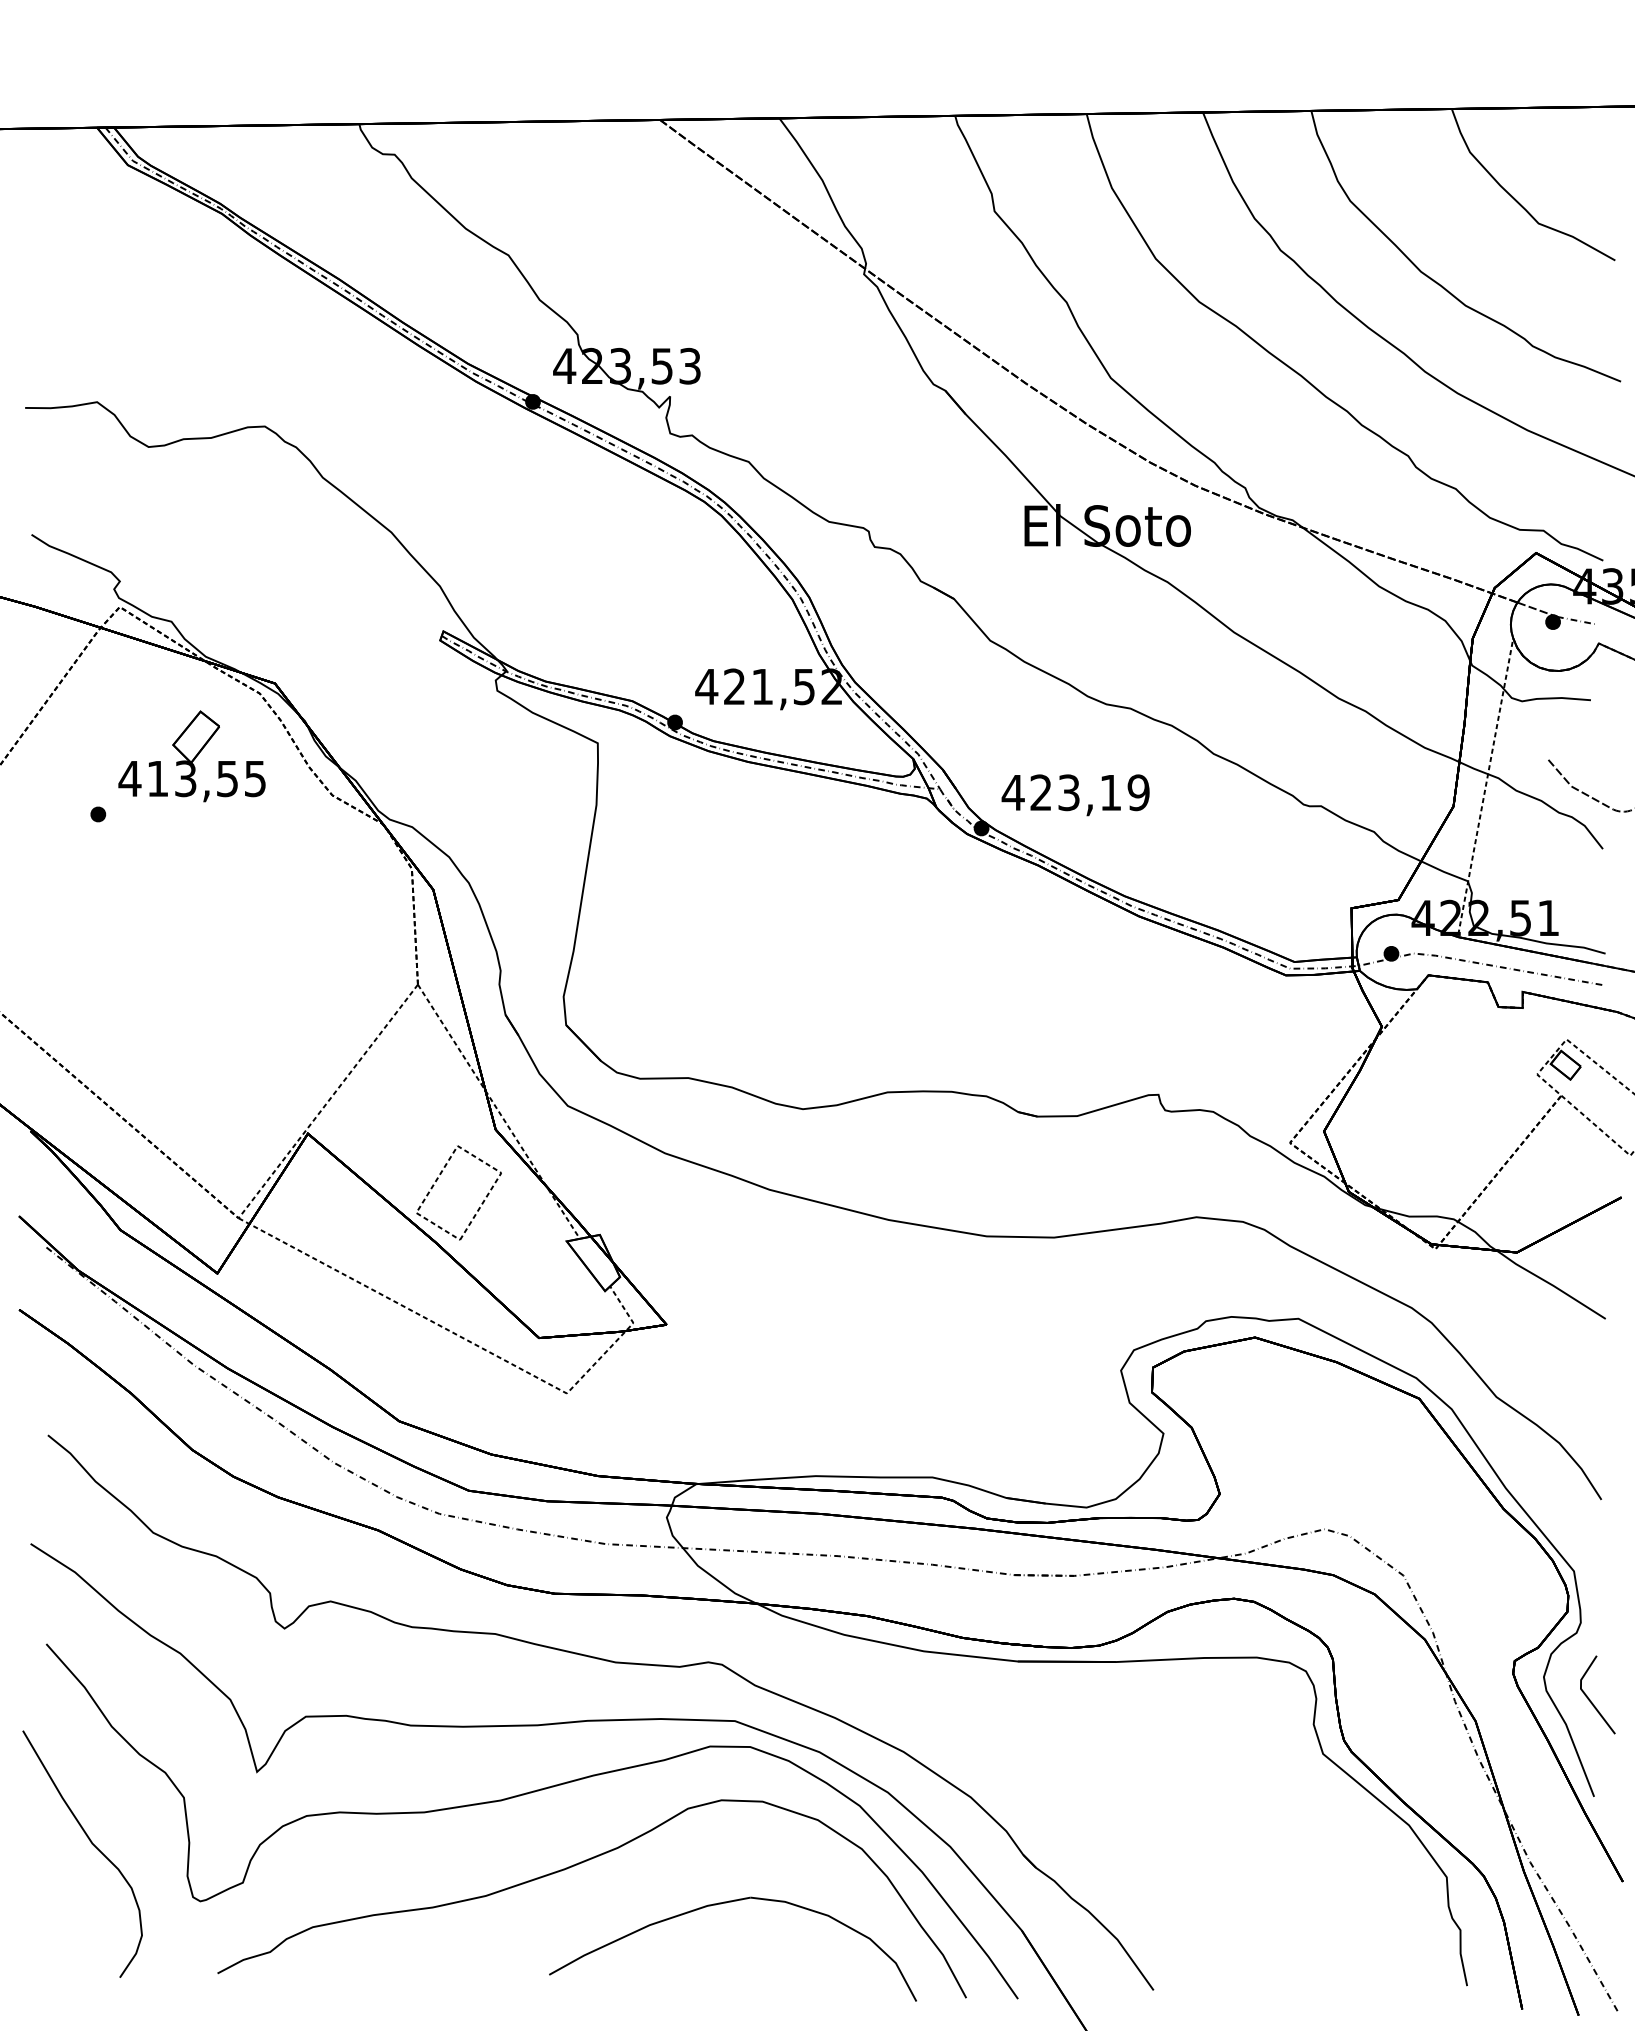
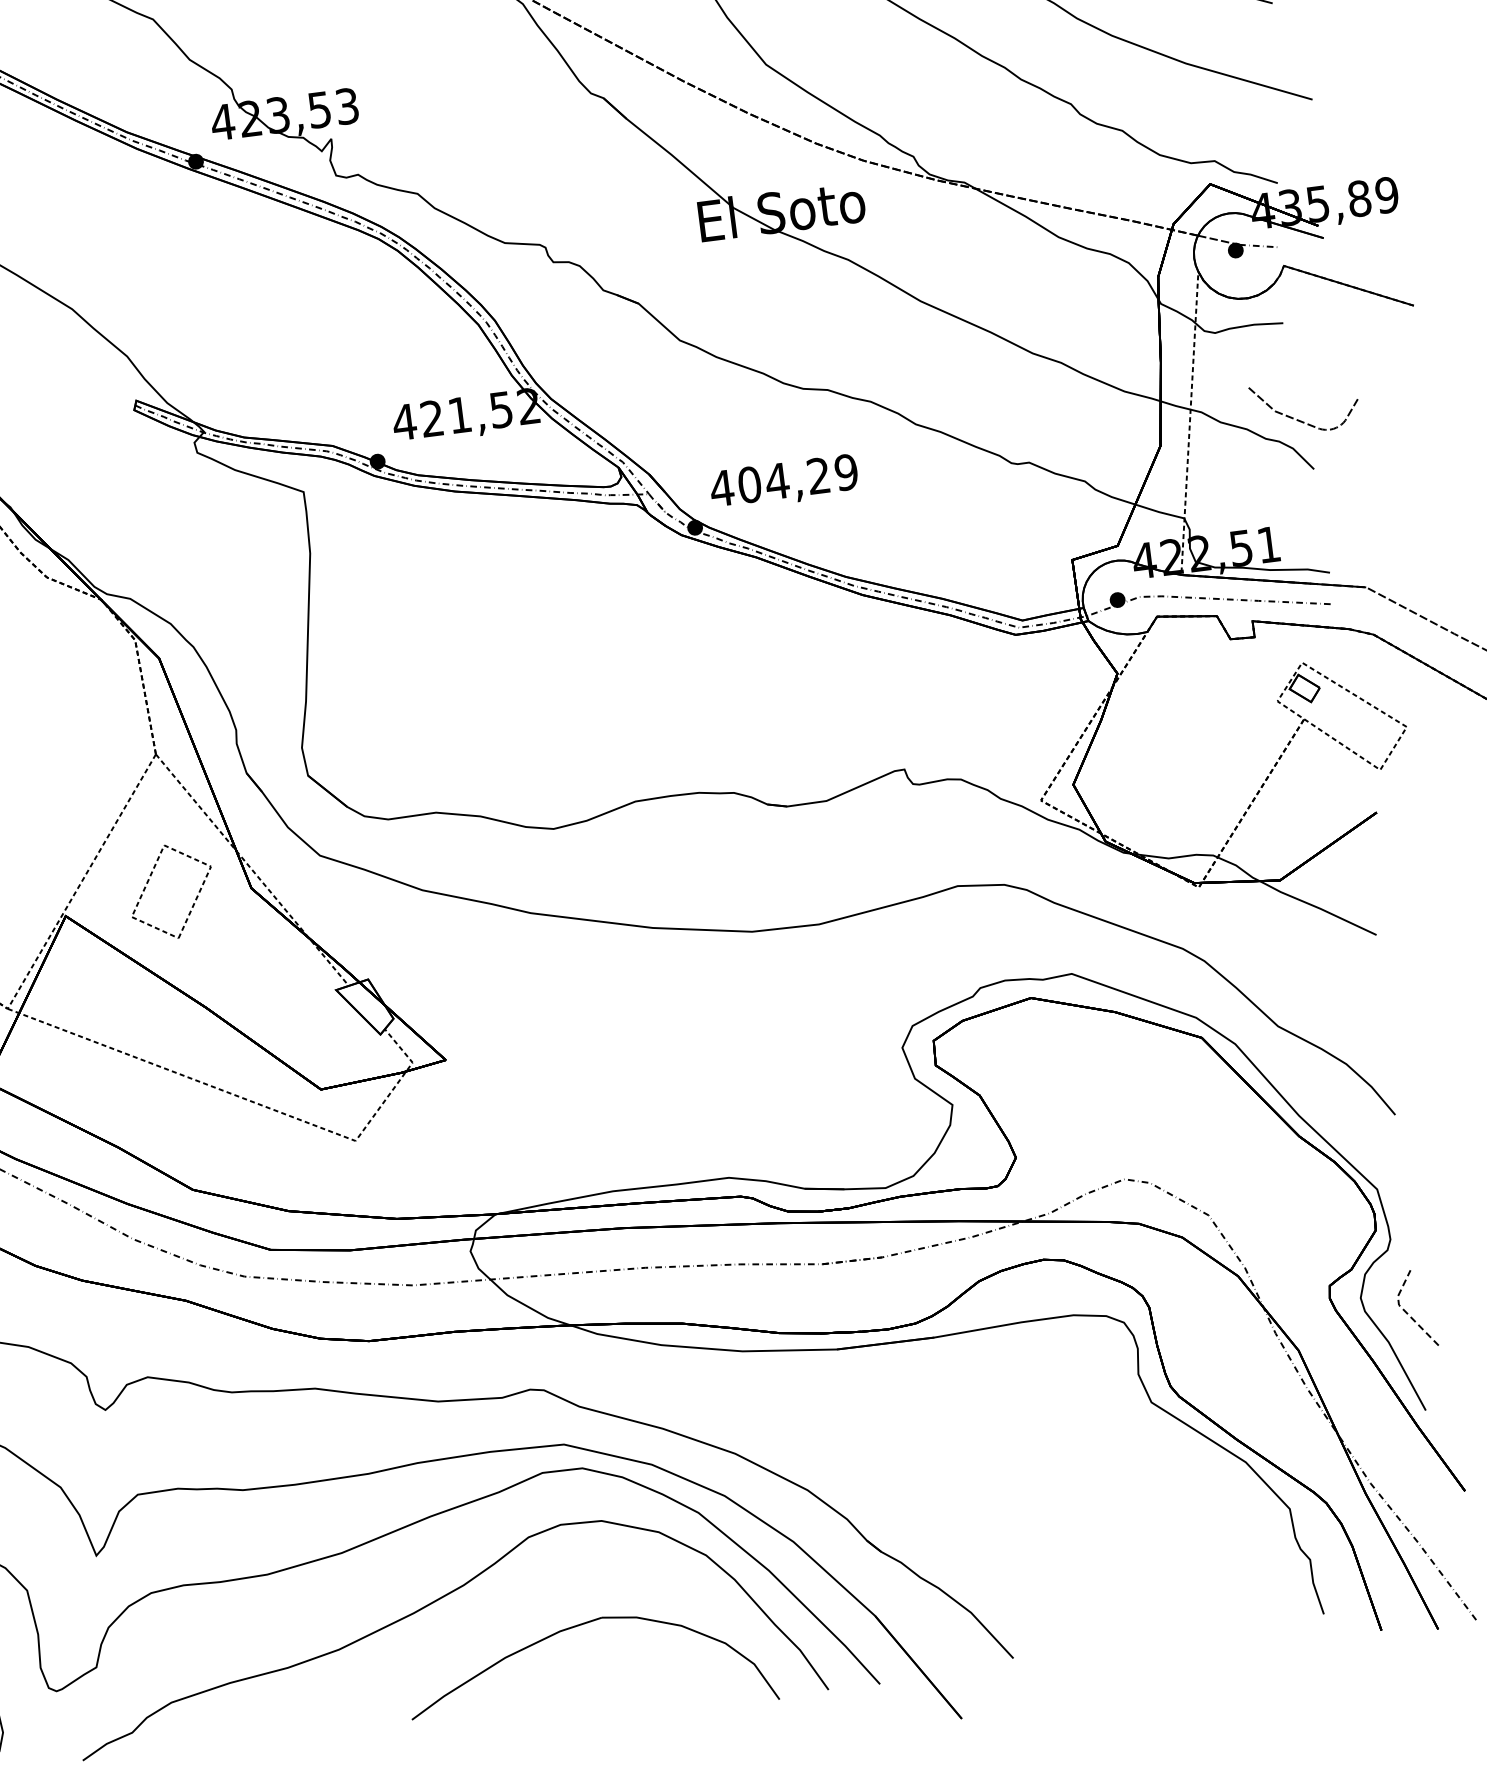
text: (1075, 792) -> (783, 480), 423,19 -> 404,29
part: (438, 1179) -> (149, 881), moved
line: (1585, 1695) -> (1404, 1311), solid -> dashed

